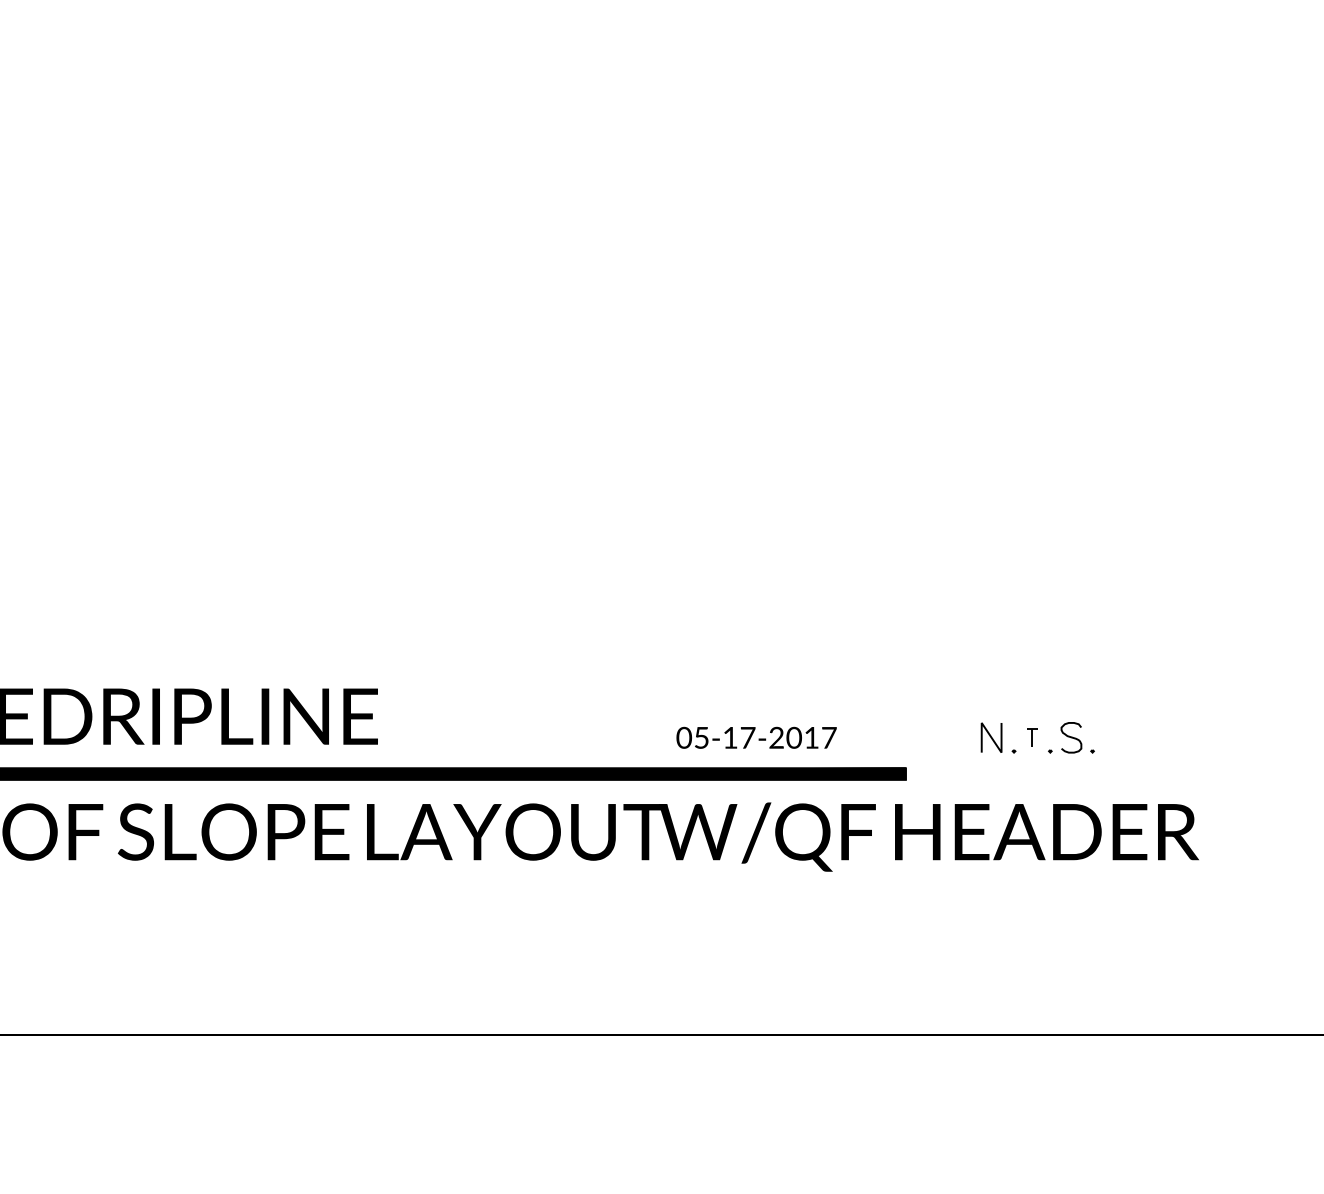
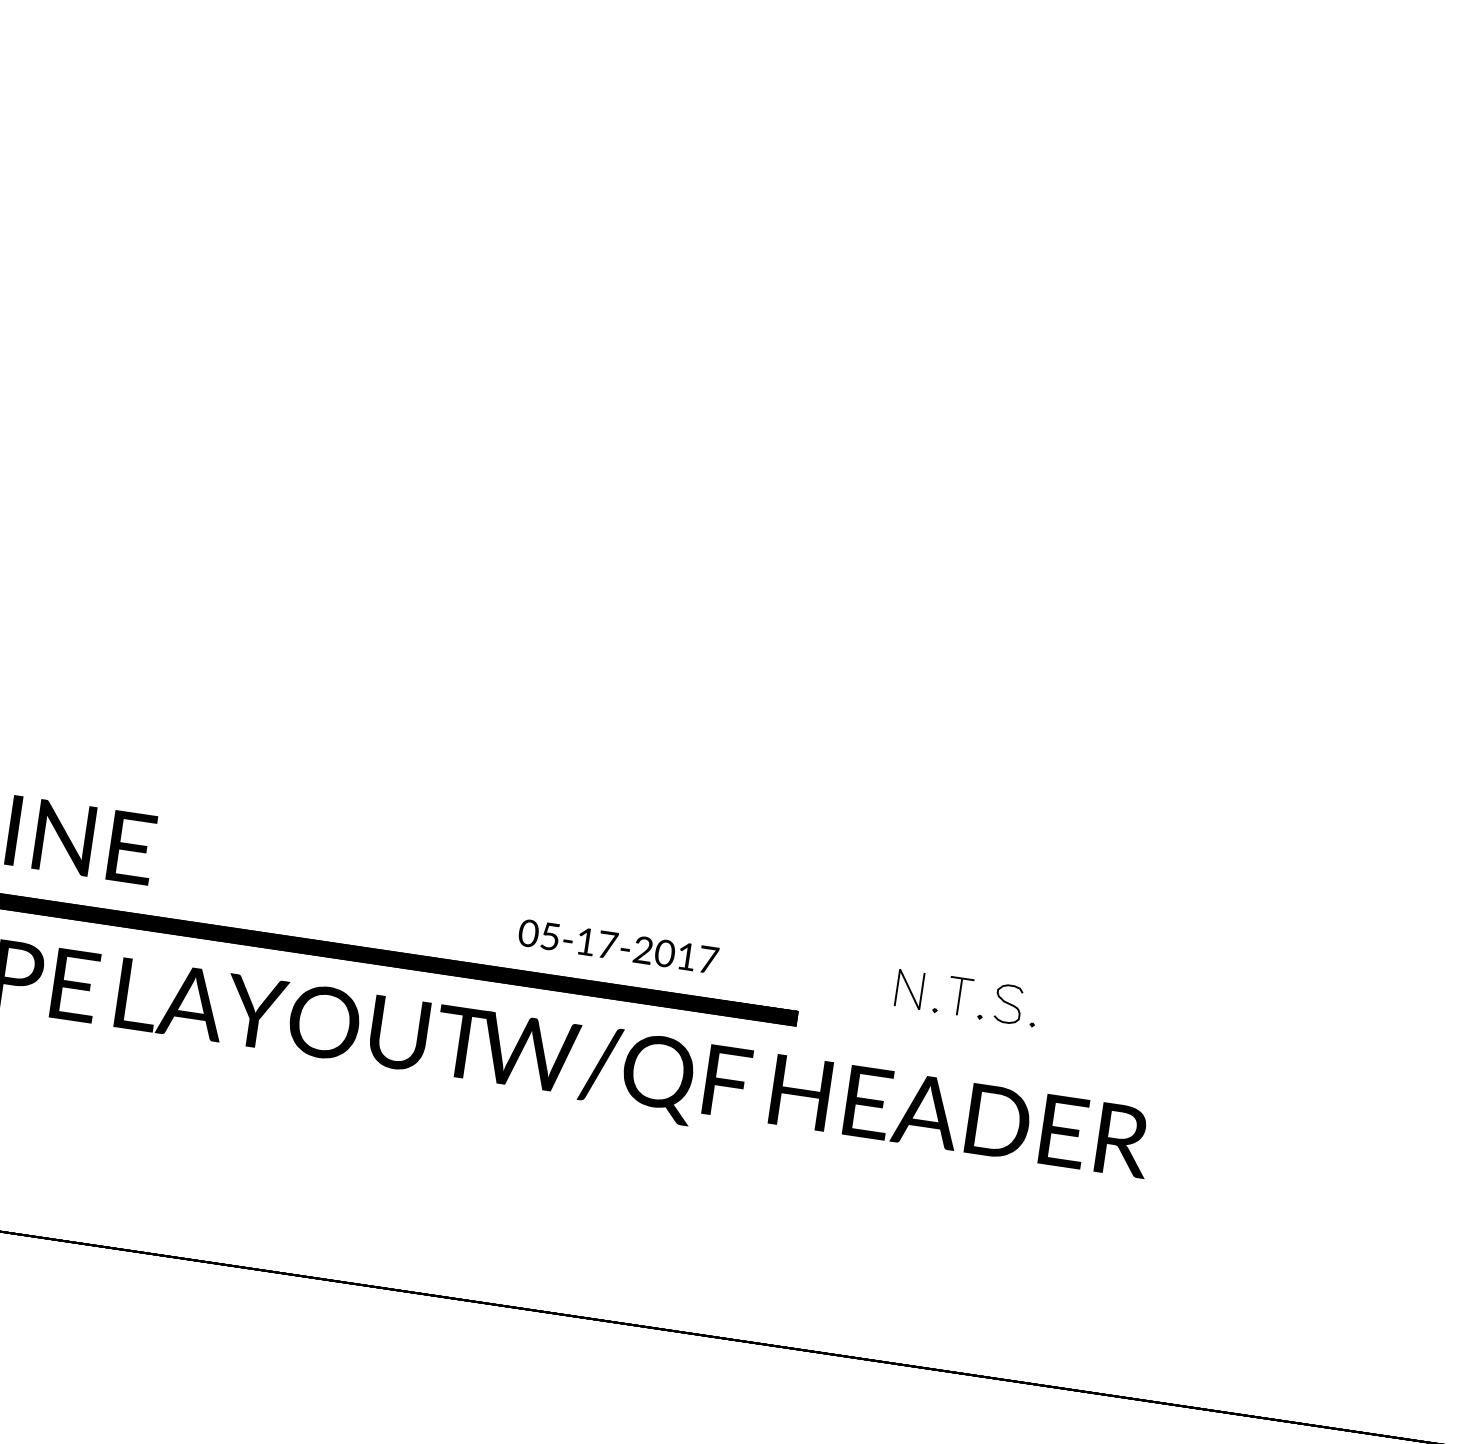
part: (1032, 737) -> (960, 996), size x1.67

